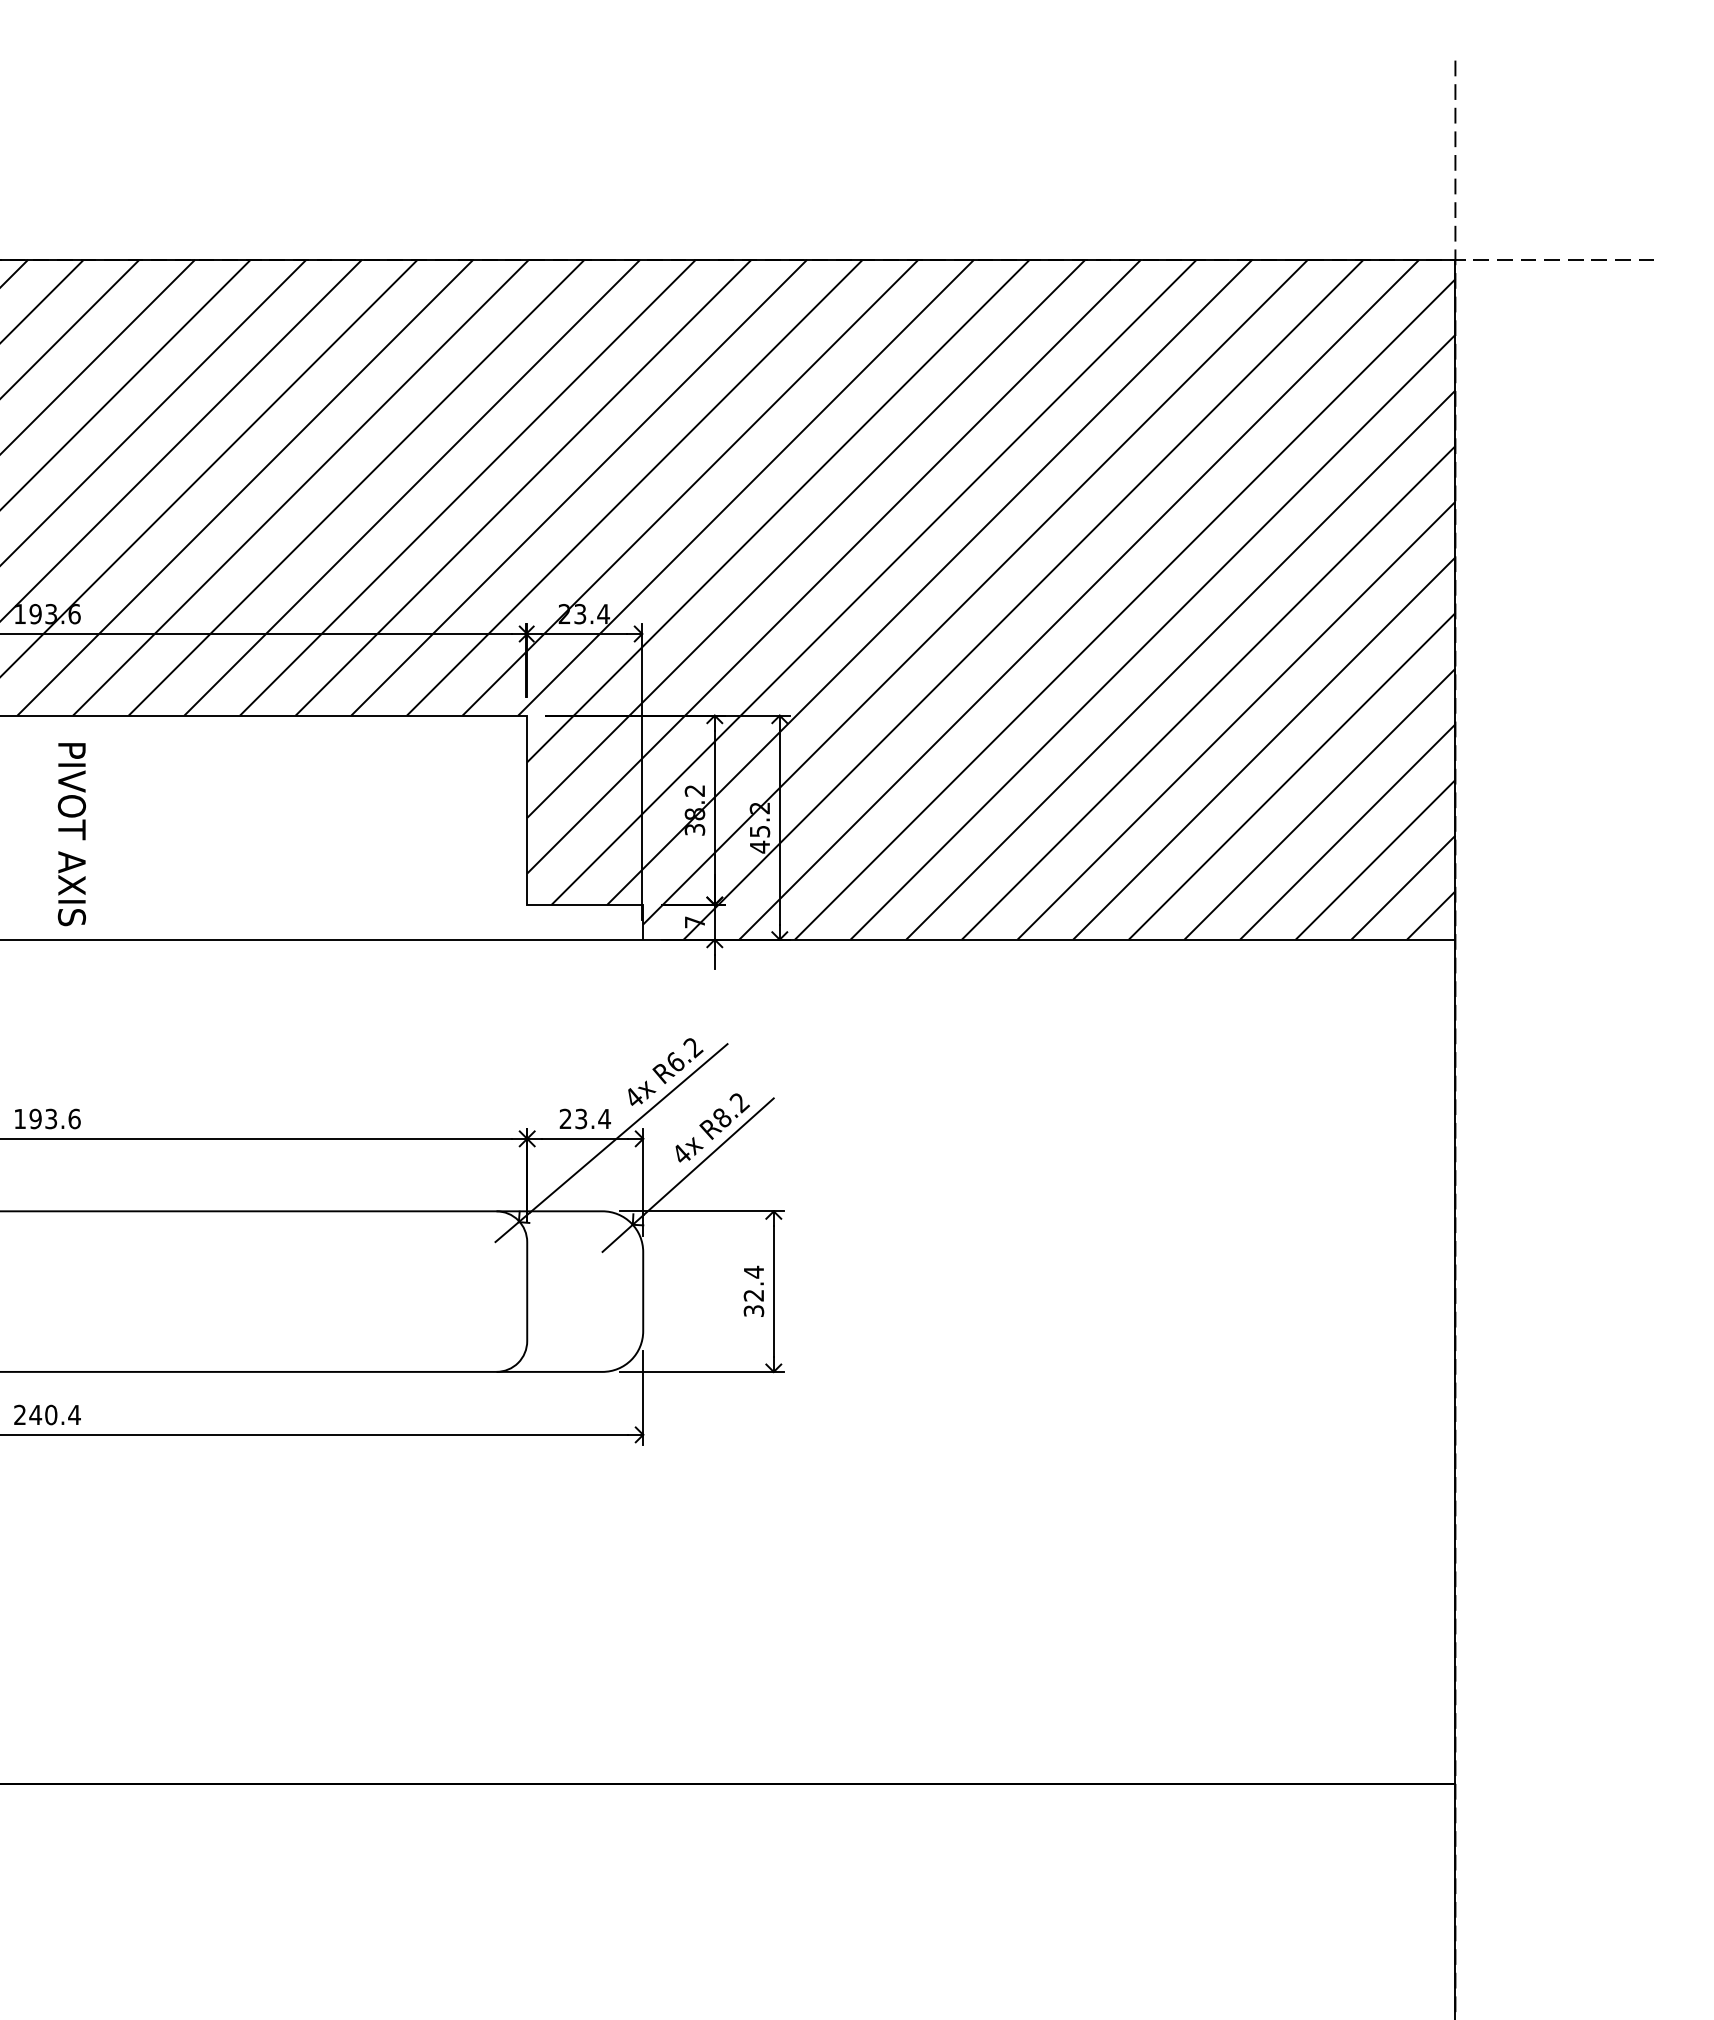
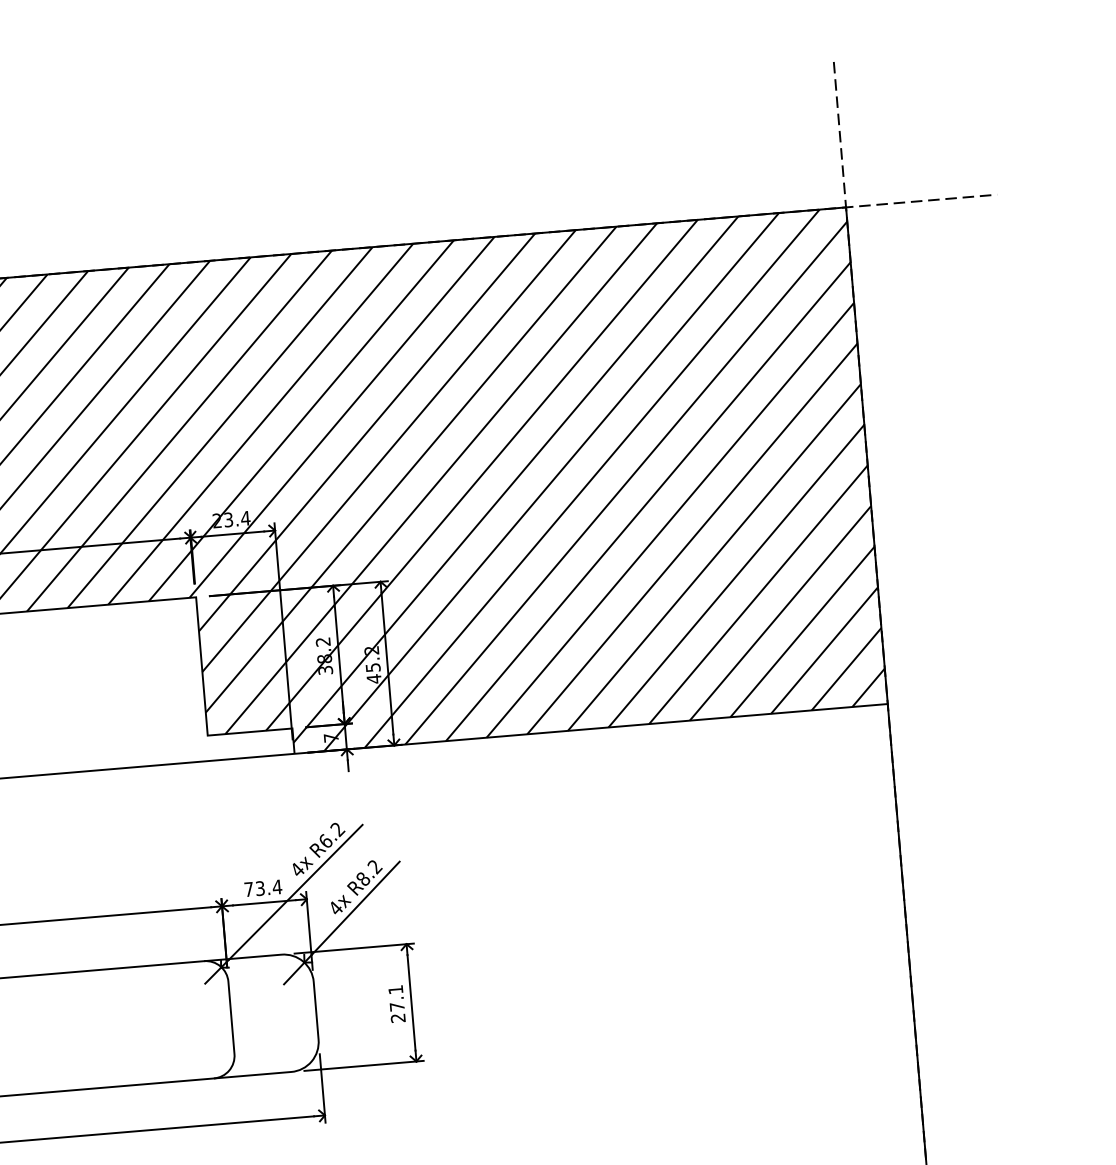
text: (565, 1118) -> (248, 889), 23.4 -> 73.4
text: (753, 1290) -> (396, 1003), 32.4 -> 27.1

